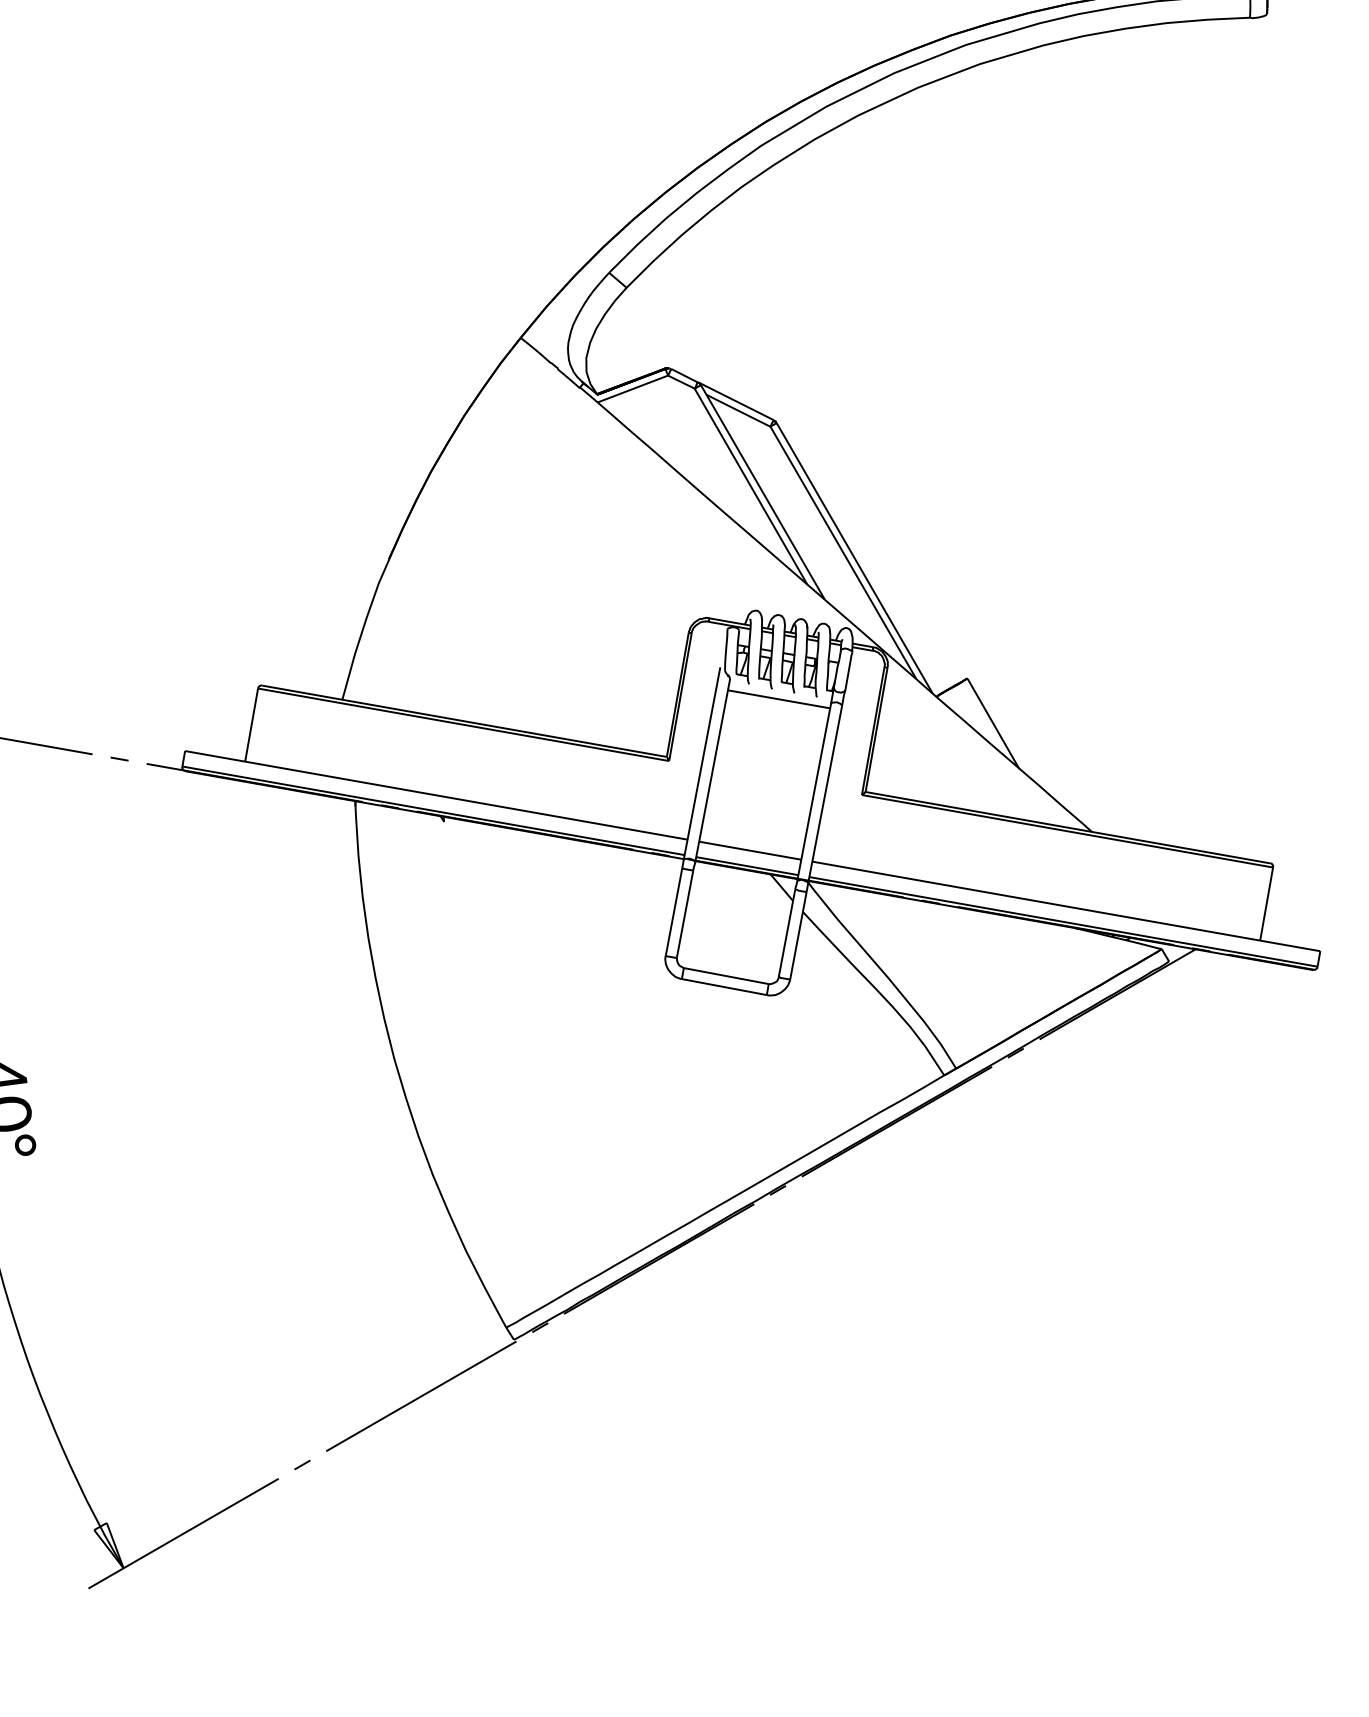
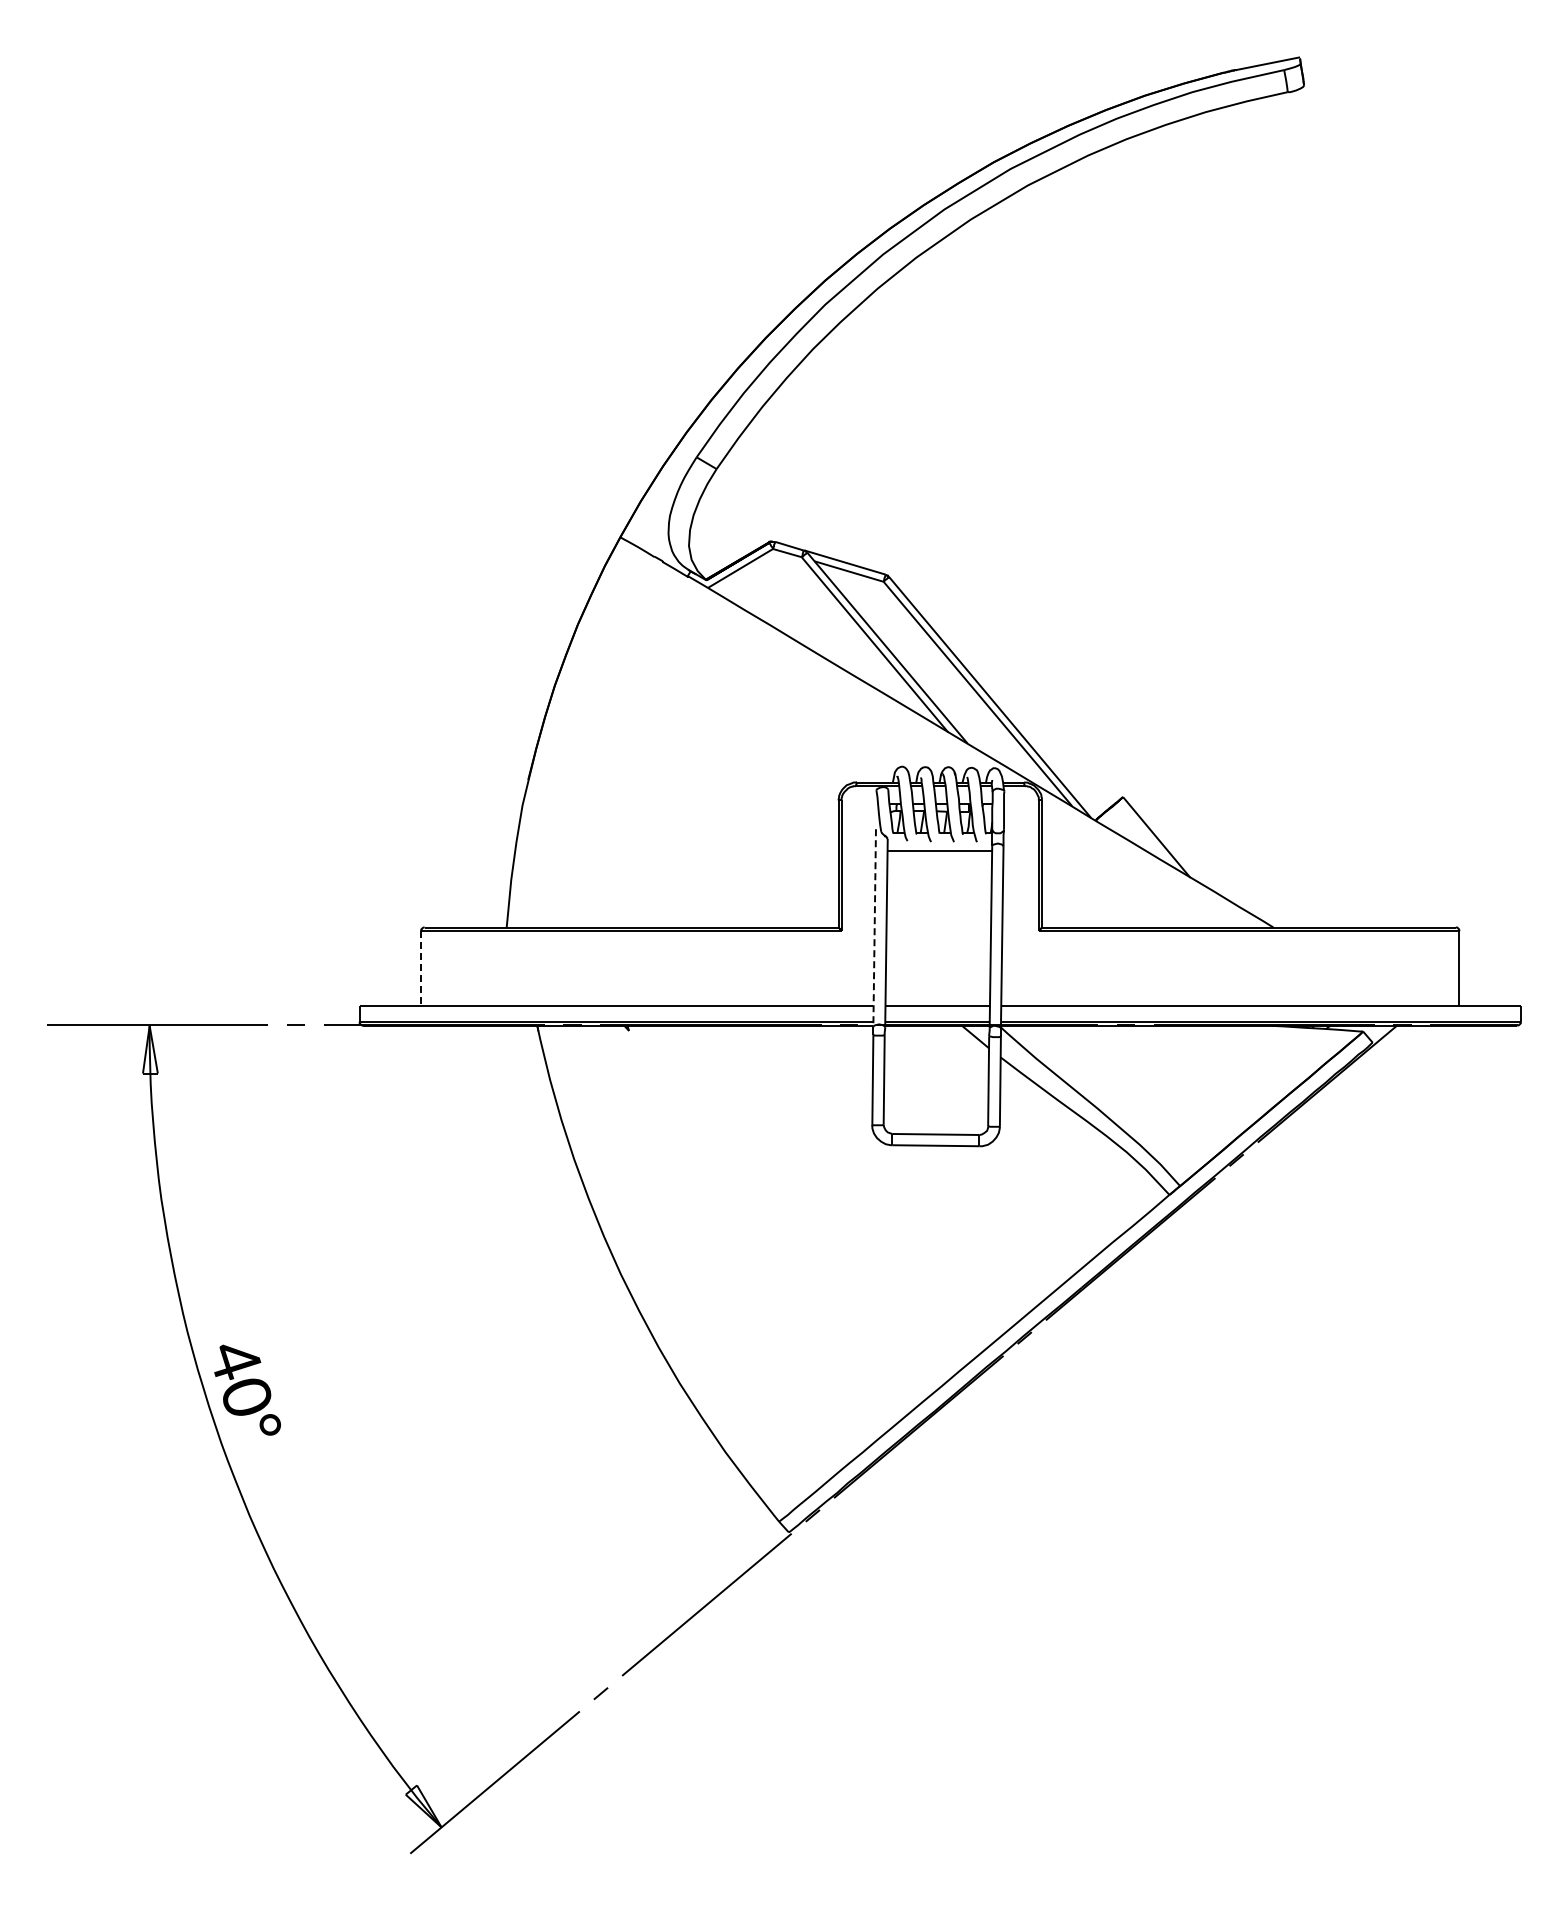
line: (251, 726) -> (421, 969), solid -> dashed
line: (701, 764) -> (874, 928), solid -> dashed

